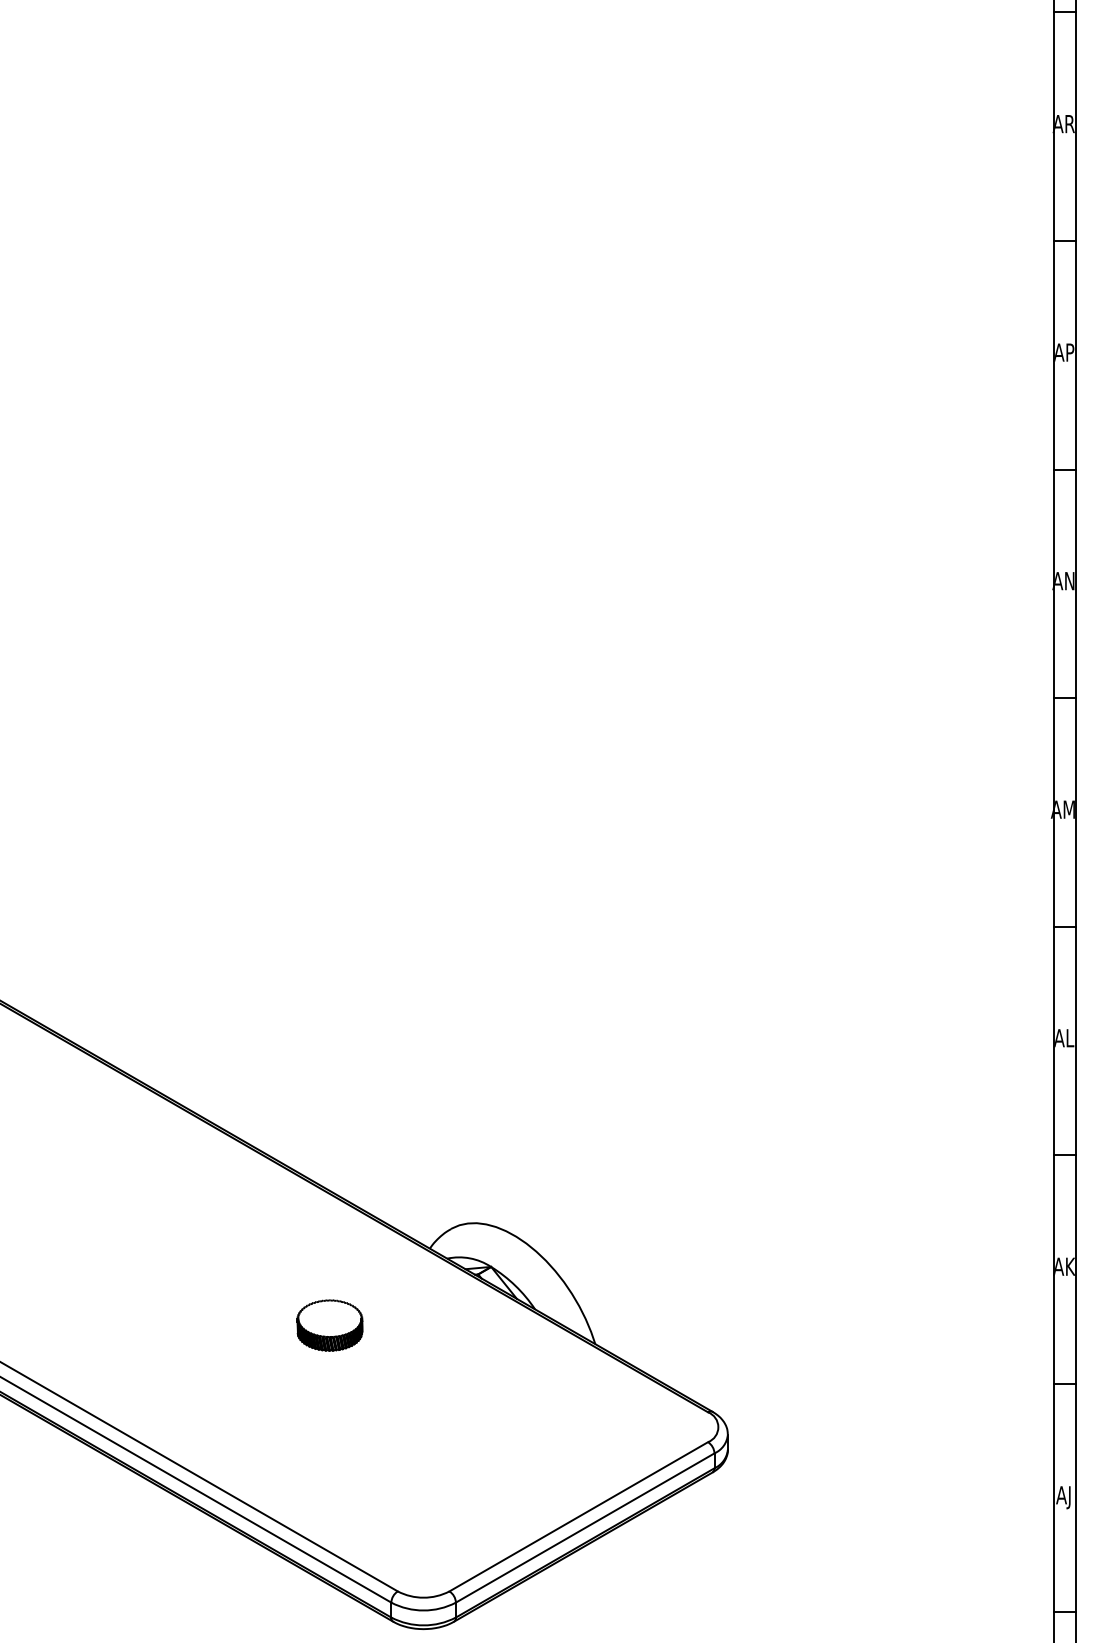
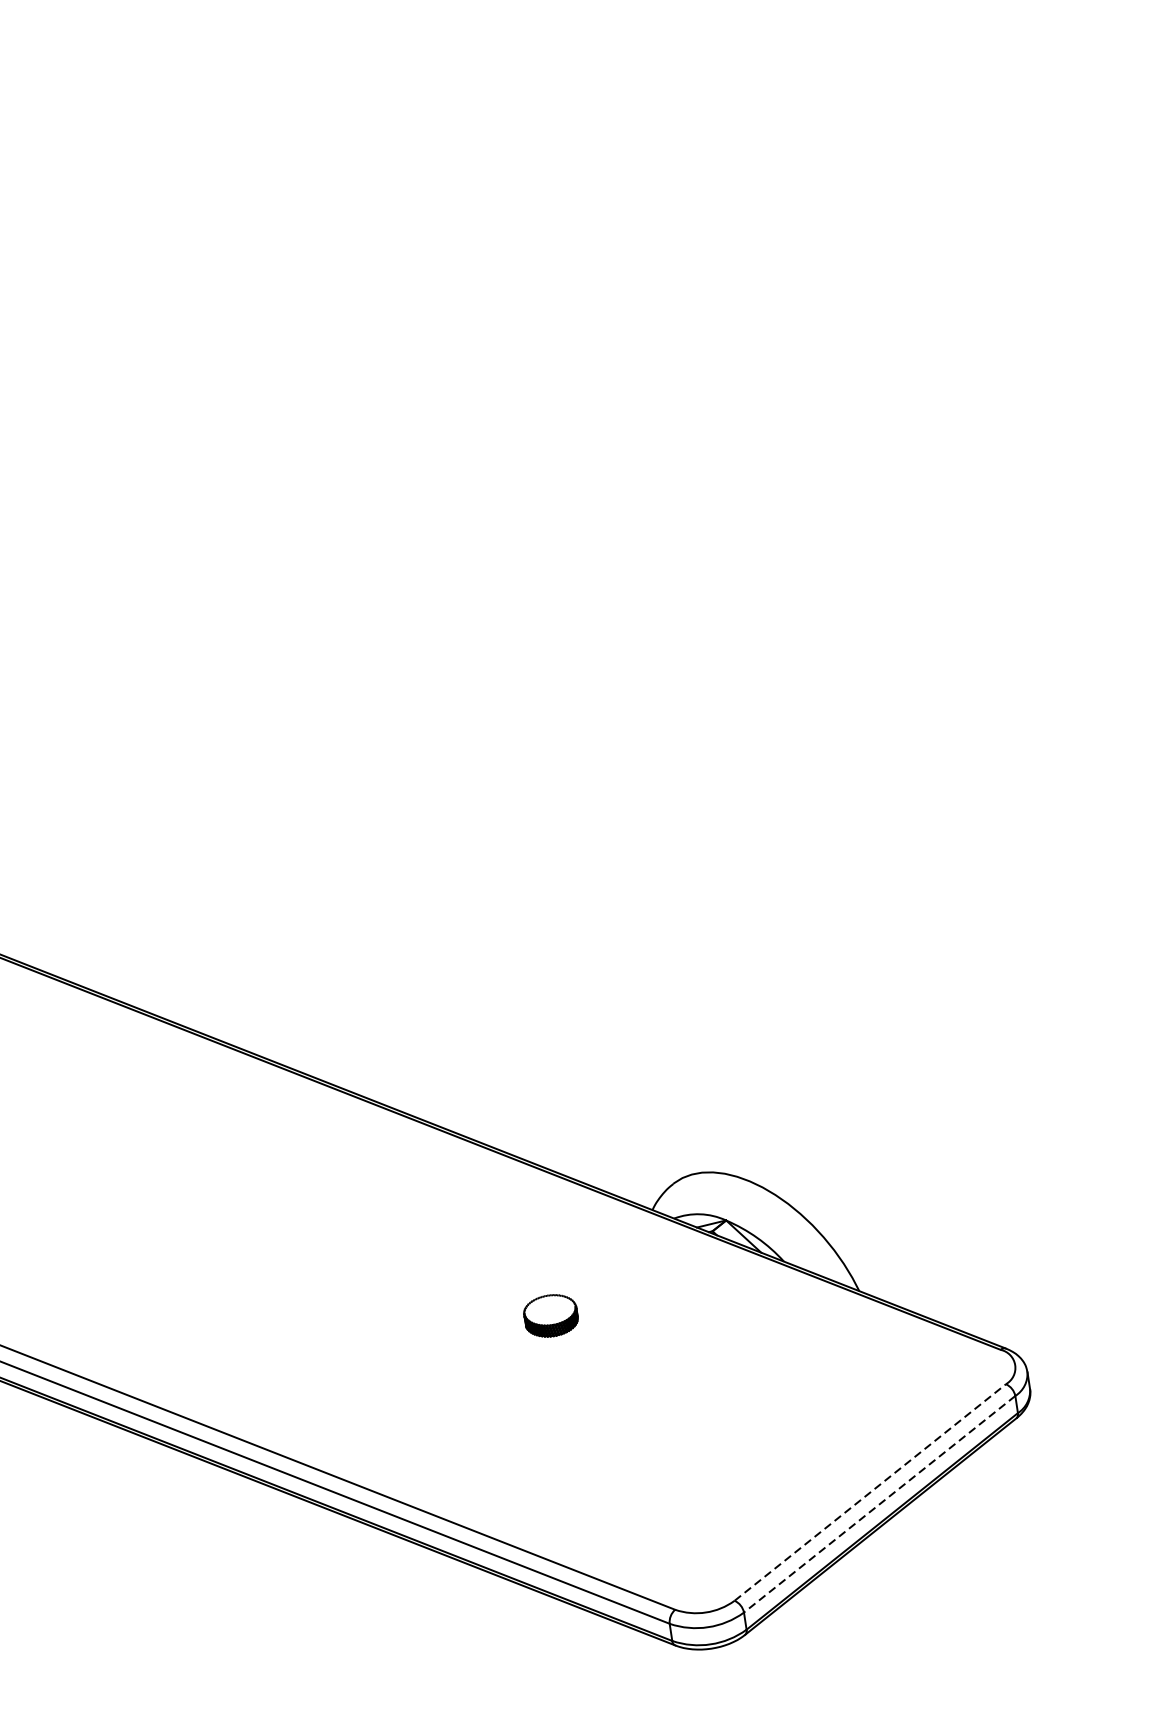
part: (329, 1325) -> (550, 1315), size x0.7
line: (579, 1516) -> (871, 1492), solid -> dashed
line: (584, 1528) -> (878, 1504), solid -> dashed

